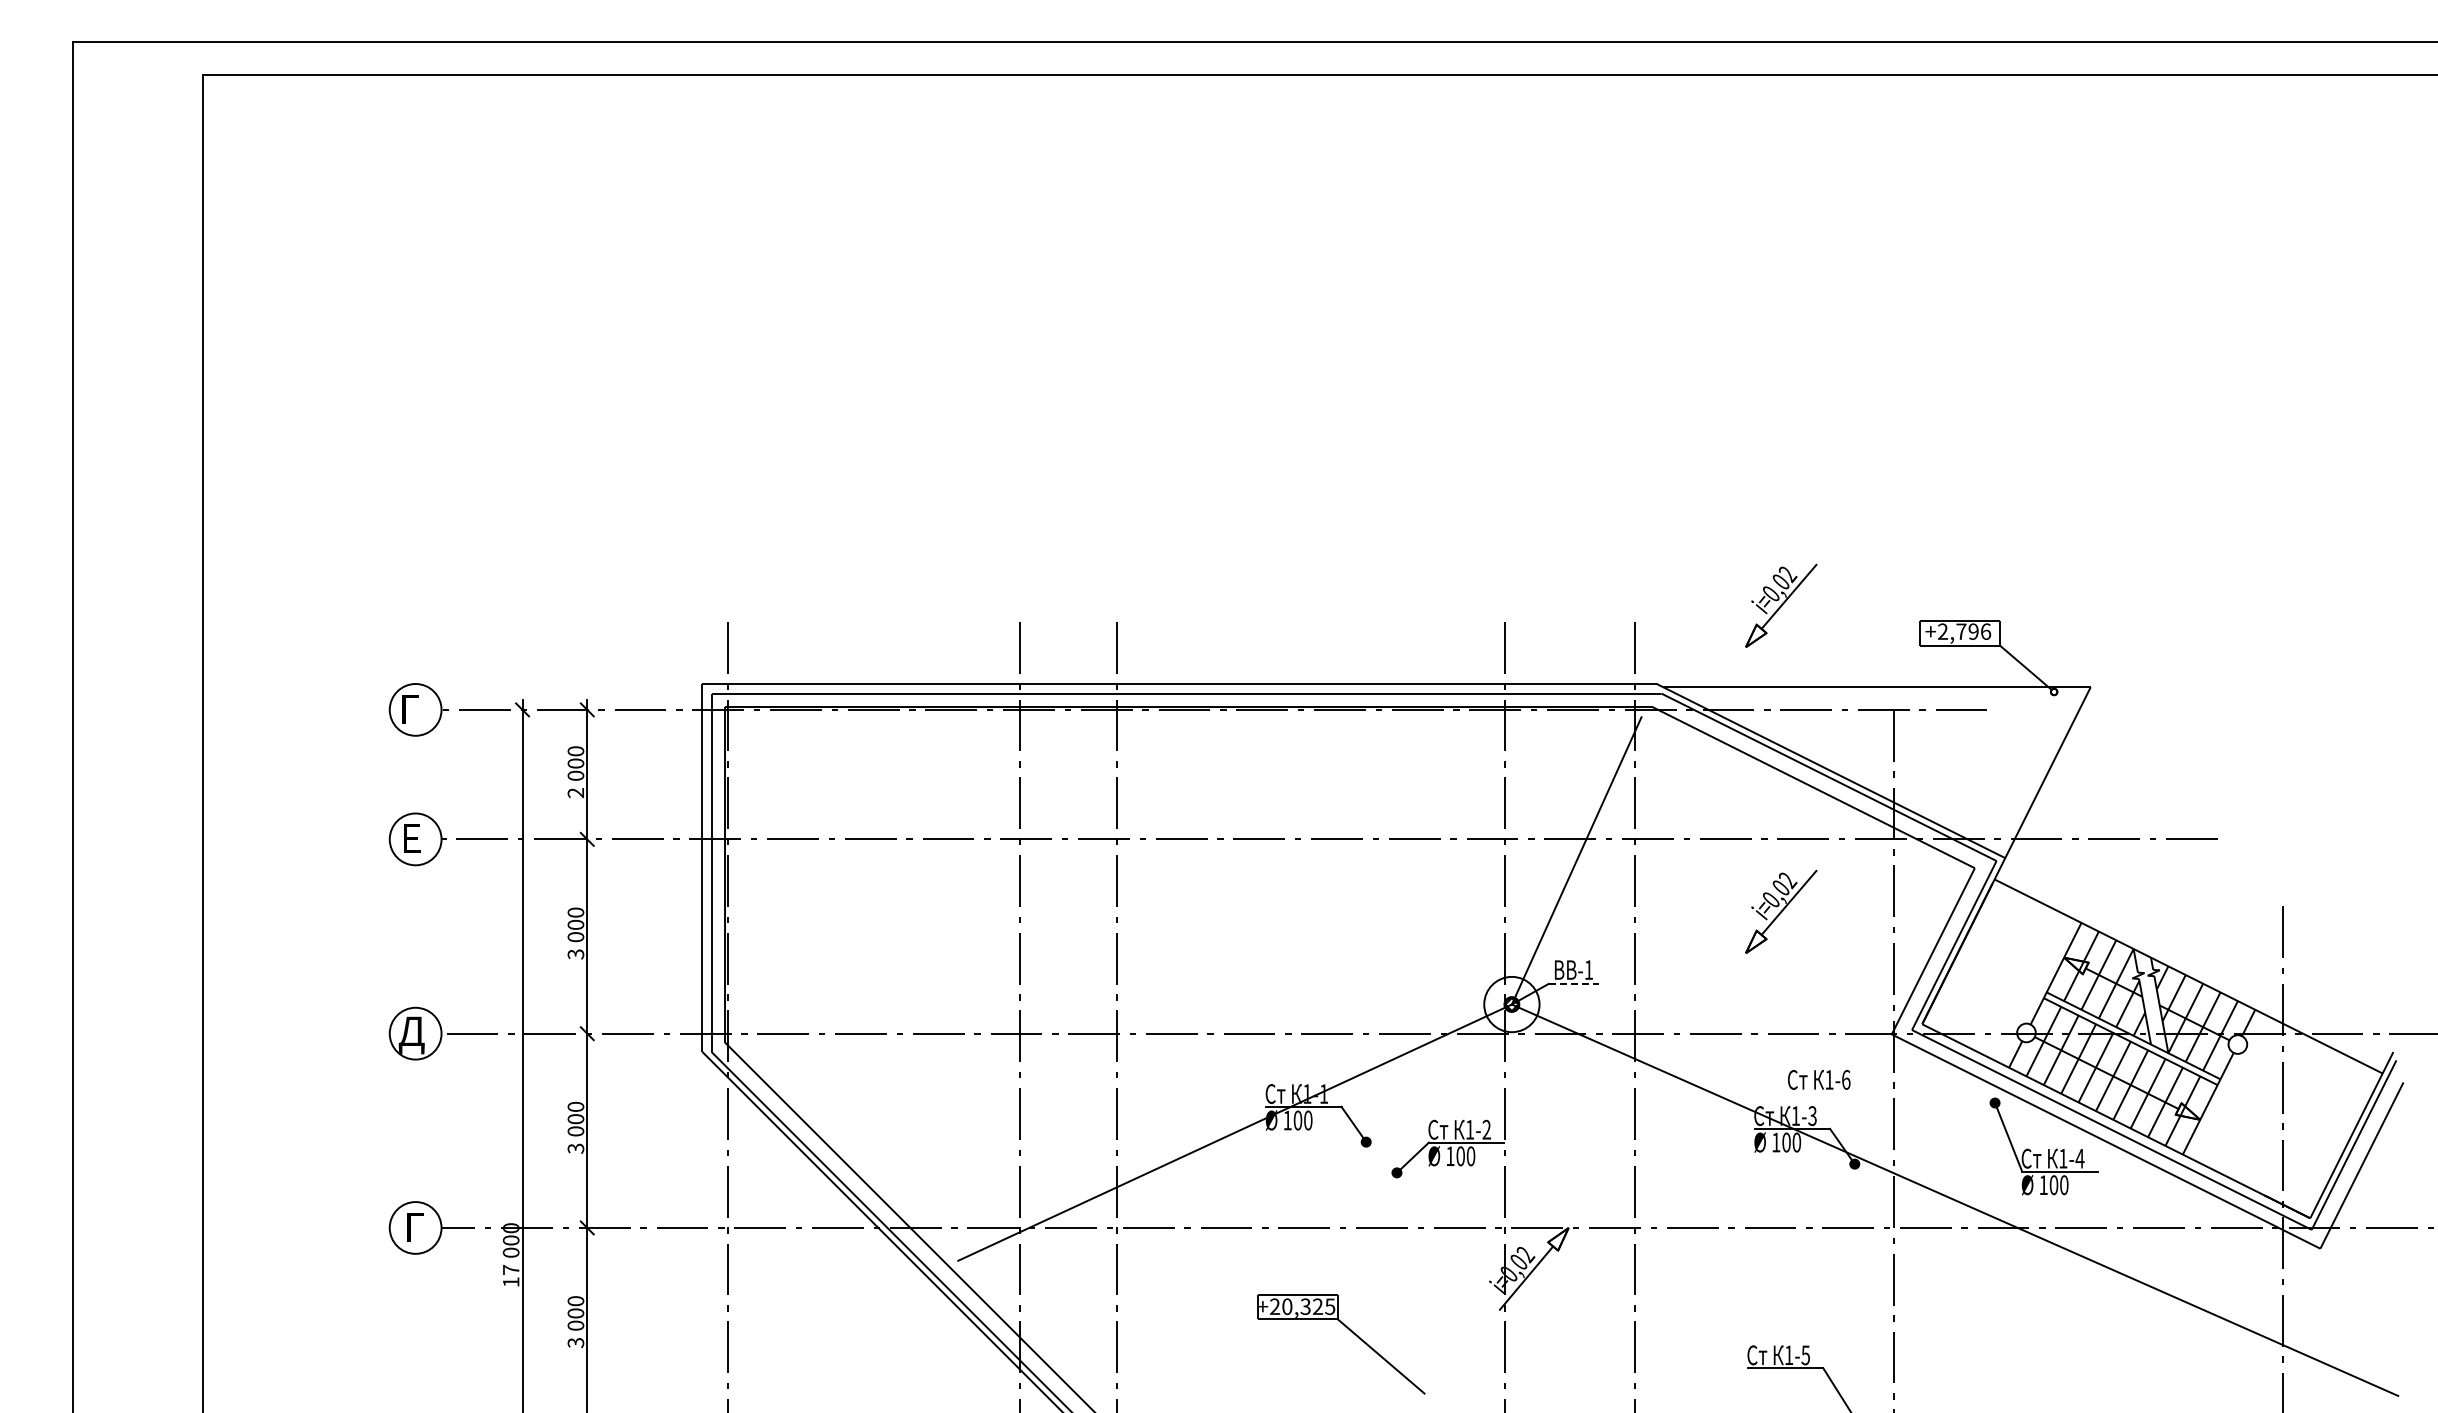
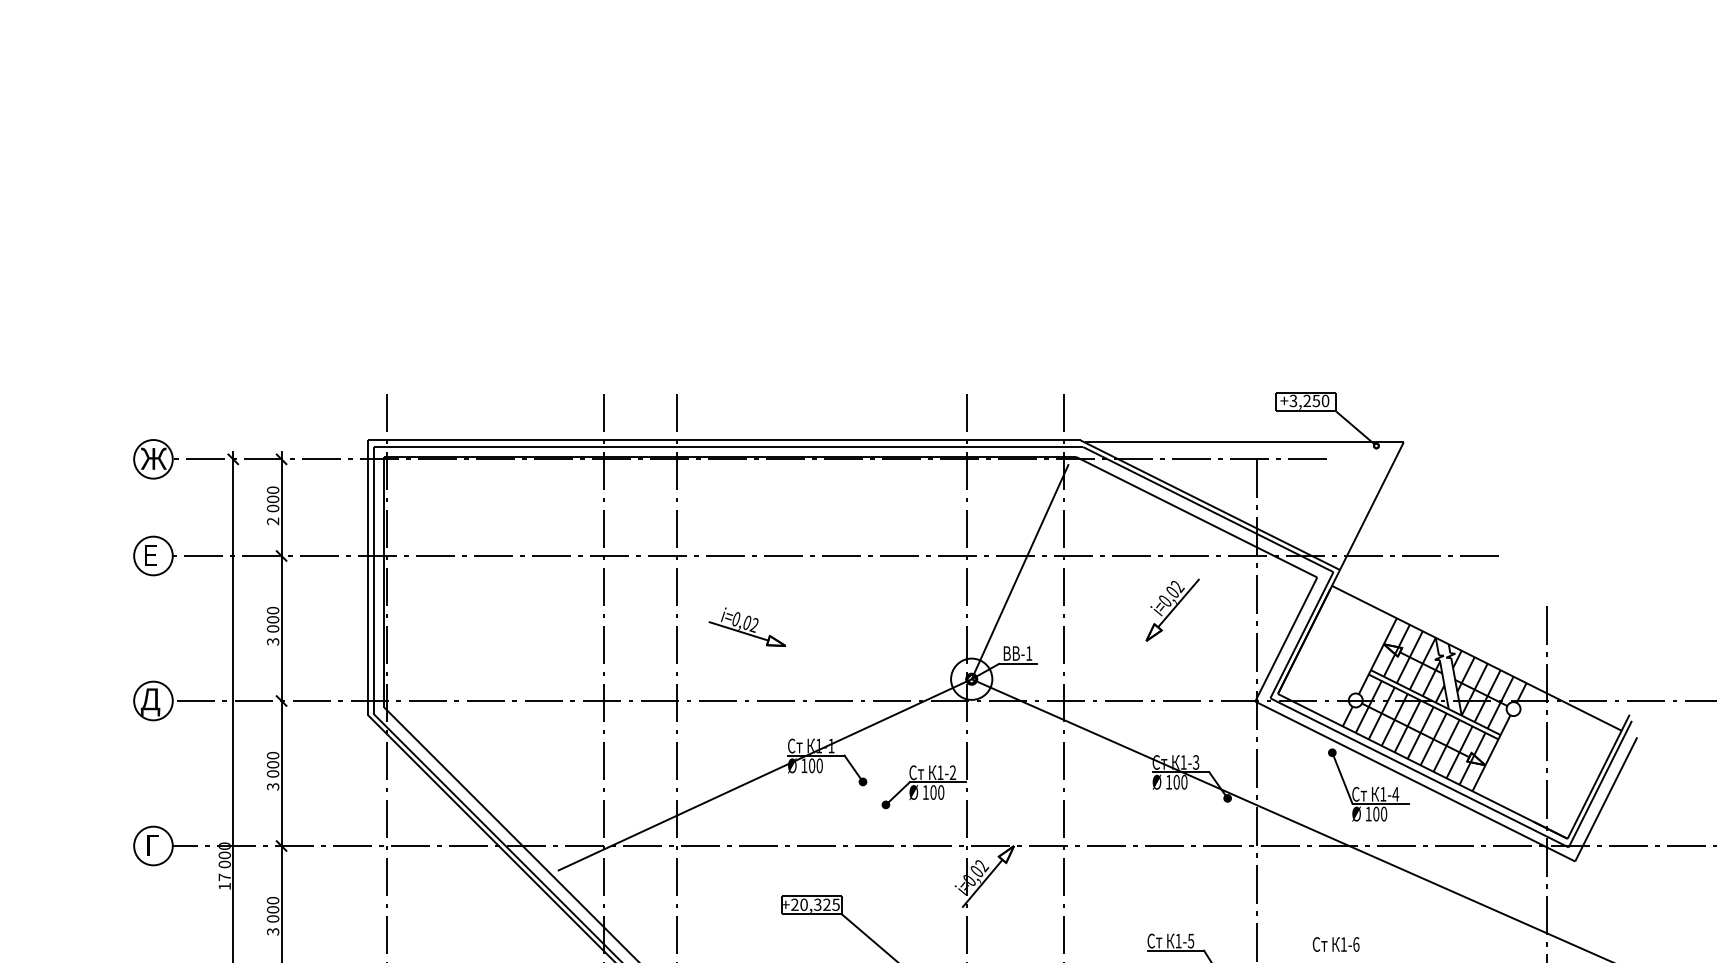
part: (1781, 605) -> (1172, 381), removed
text: (1964, 631) -> (1309, 400), +2,796 -> +3,250
text: (415, 708) -> (153, 458), Г -> Ж
part: (1210, 934) -> (746, 626), added
line: (1574, 983) -> (1018, 663), dashed -> solid
text: (1819, 1079) -> (1336, 944), moved

